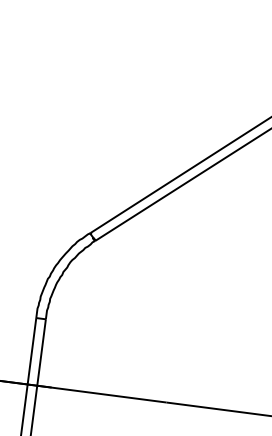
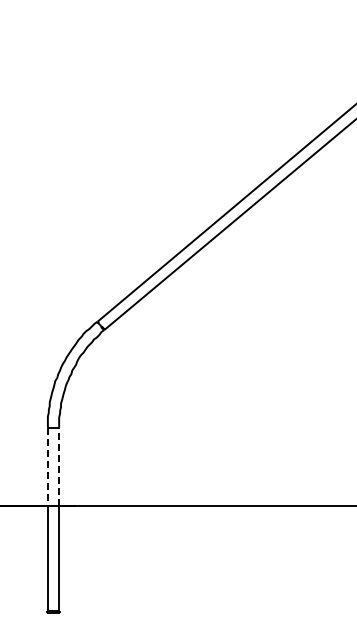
line: (31, 350) -> (47, 466), solid -> dashed
line: (41, 352) -> (59, 466), solid -> dashed

